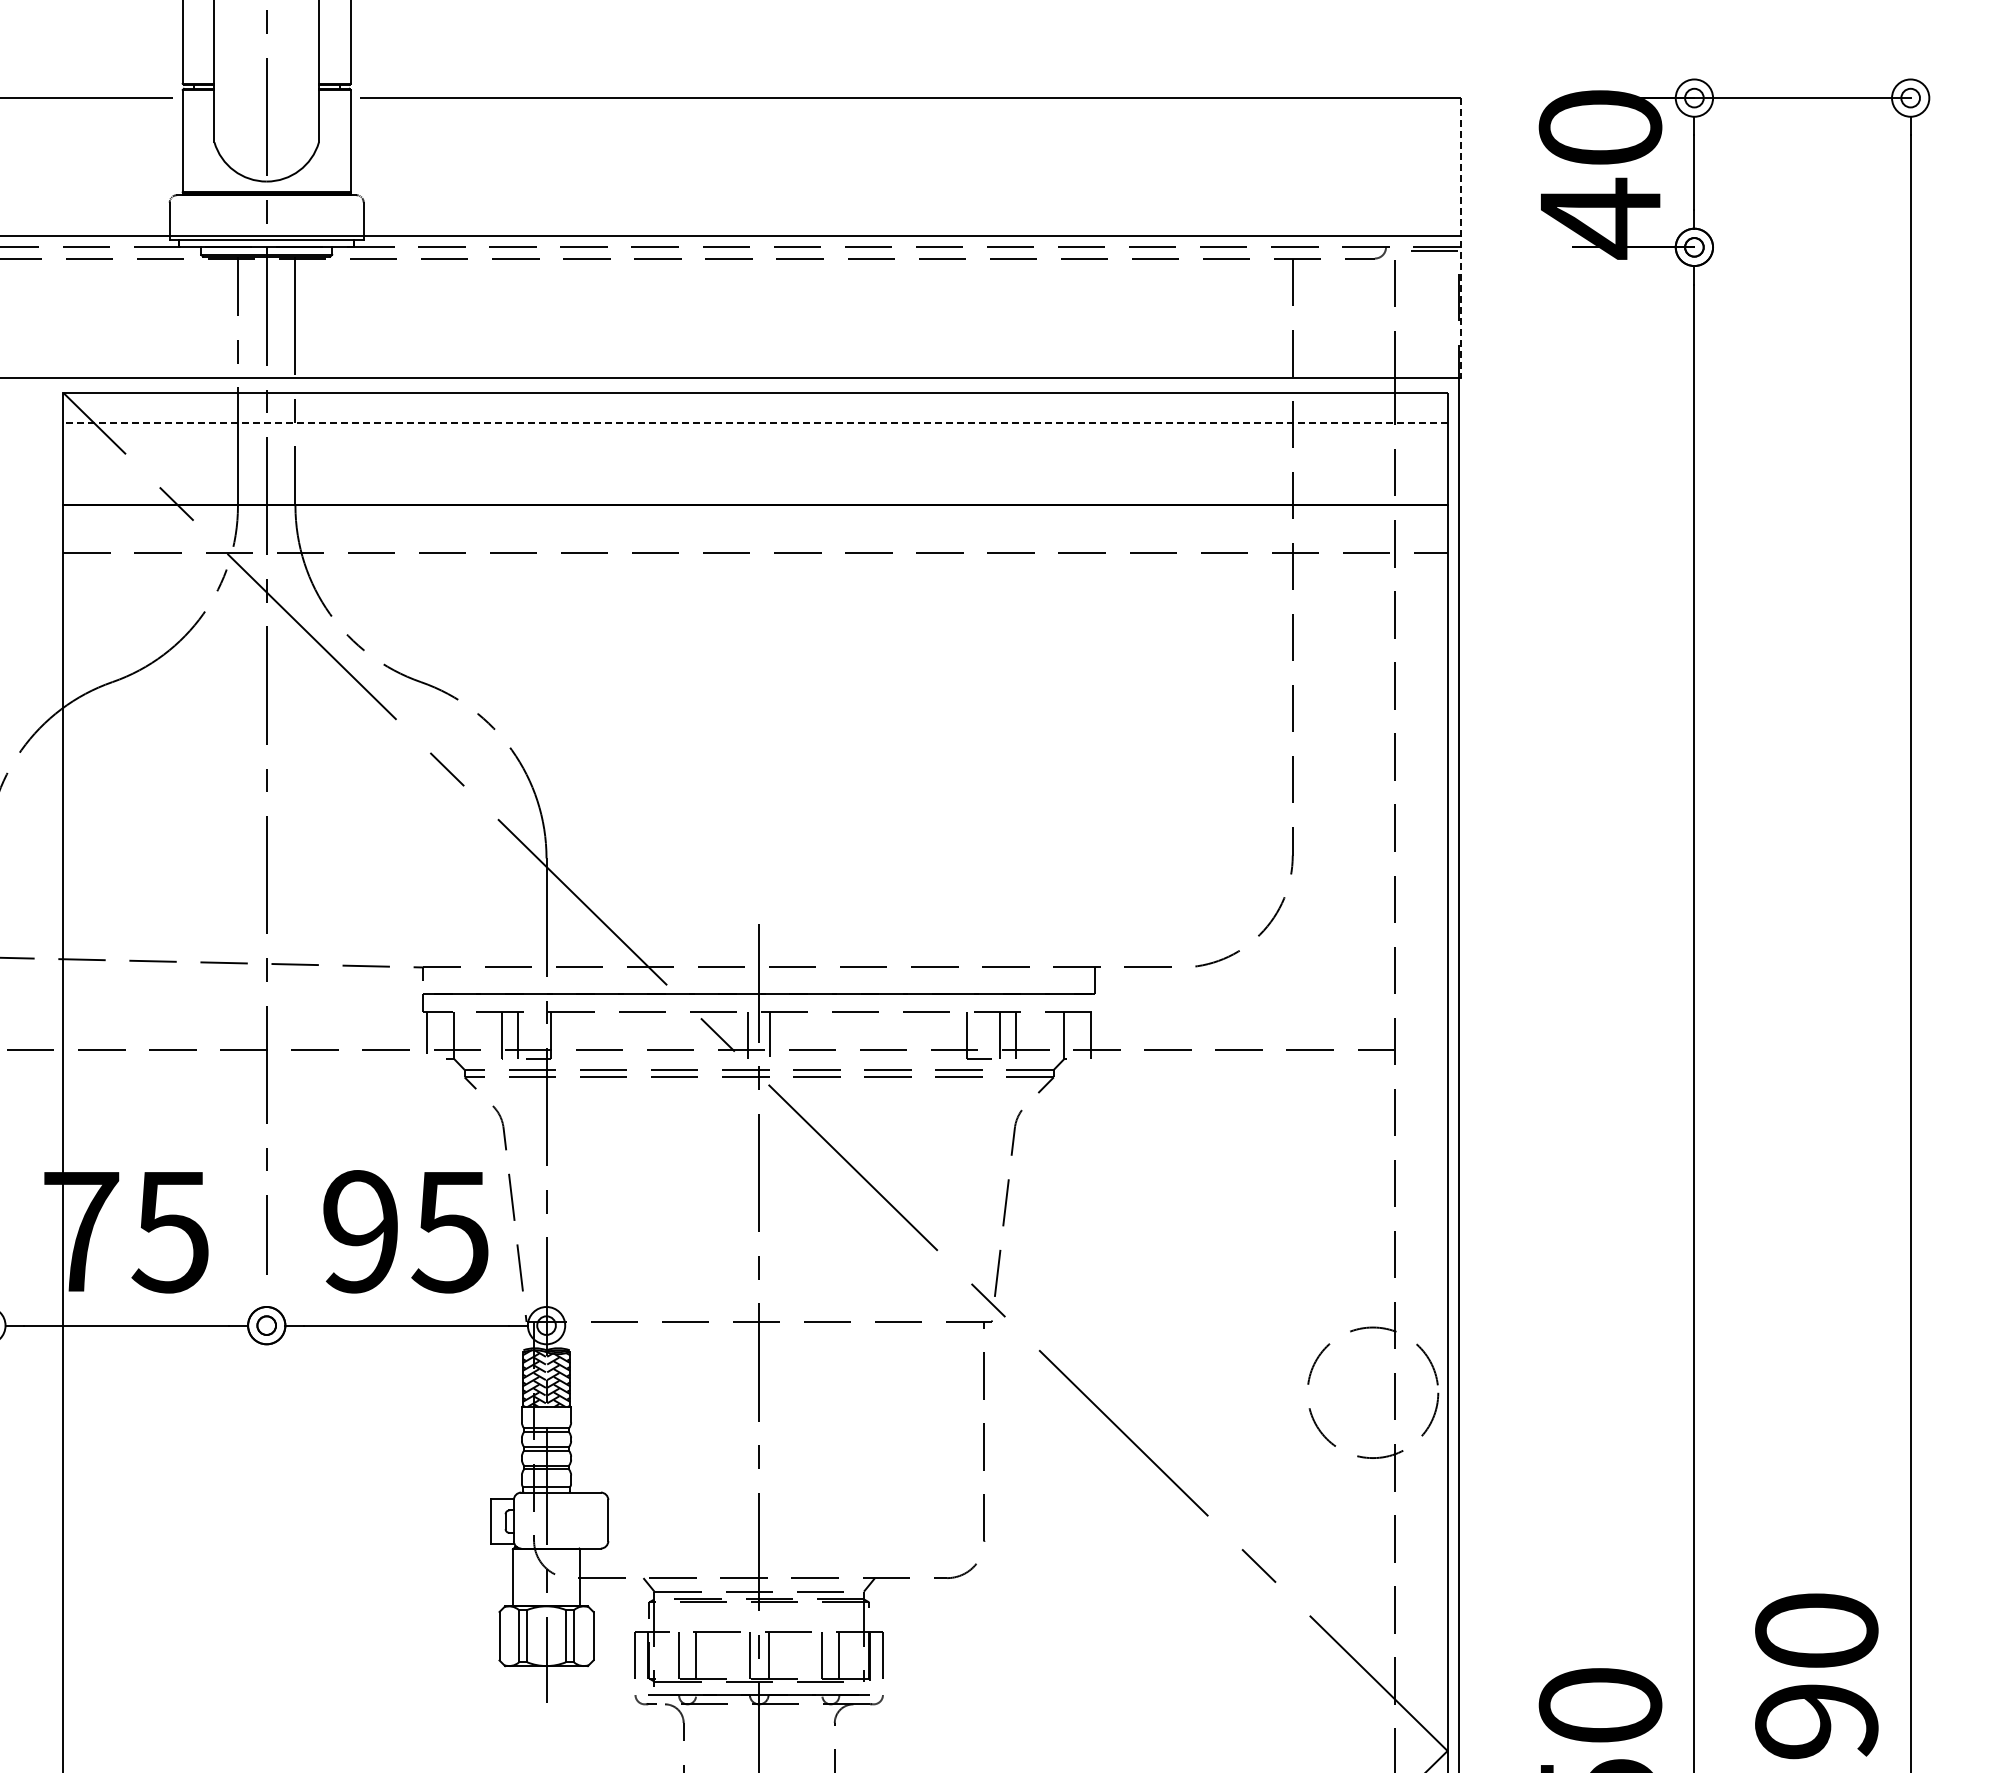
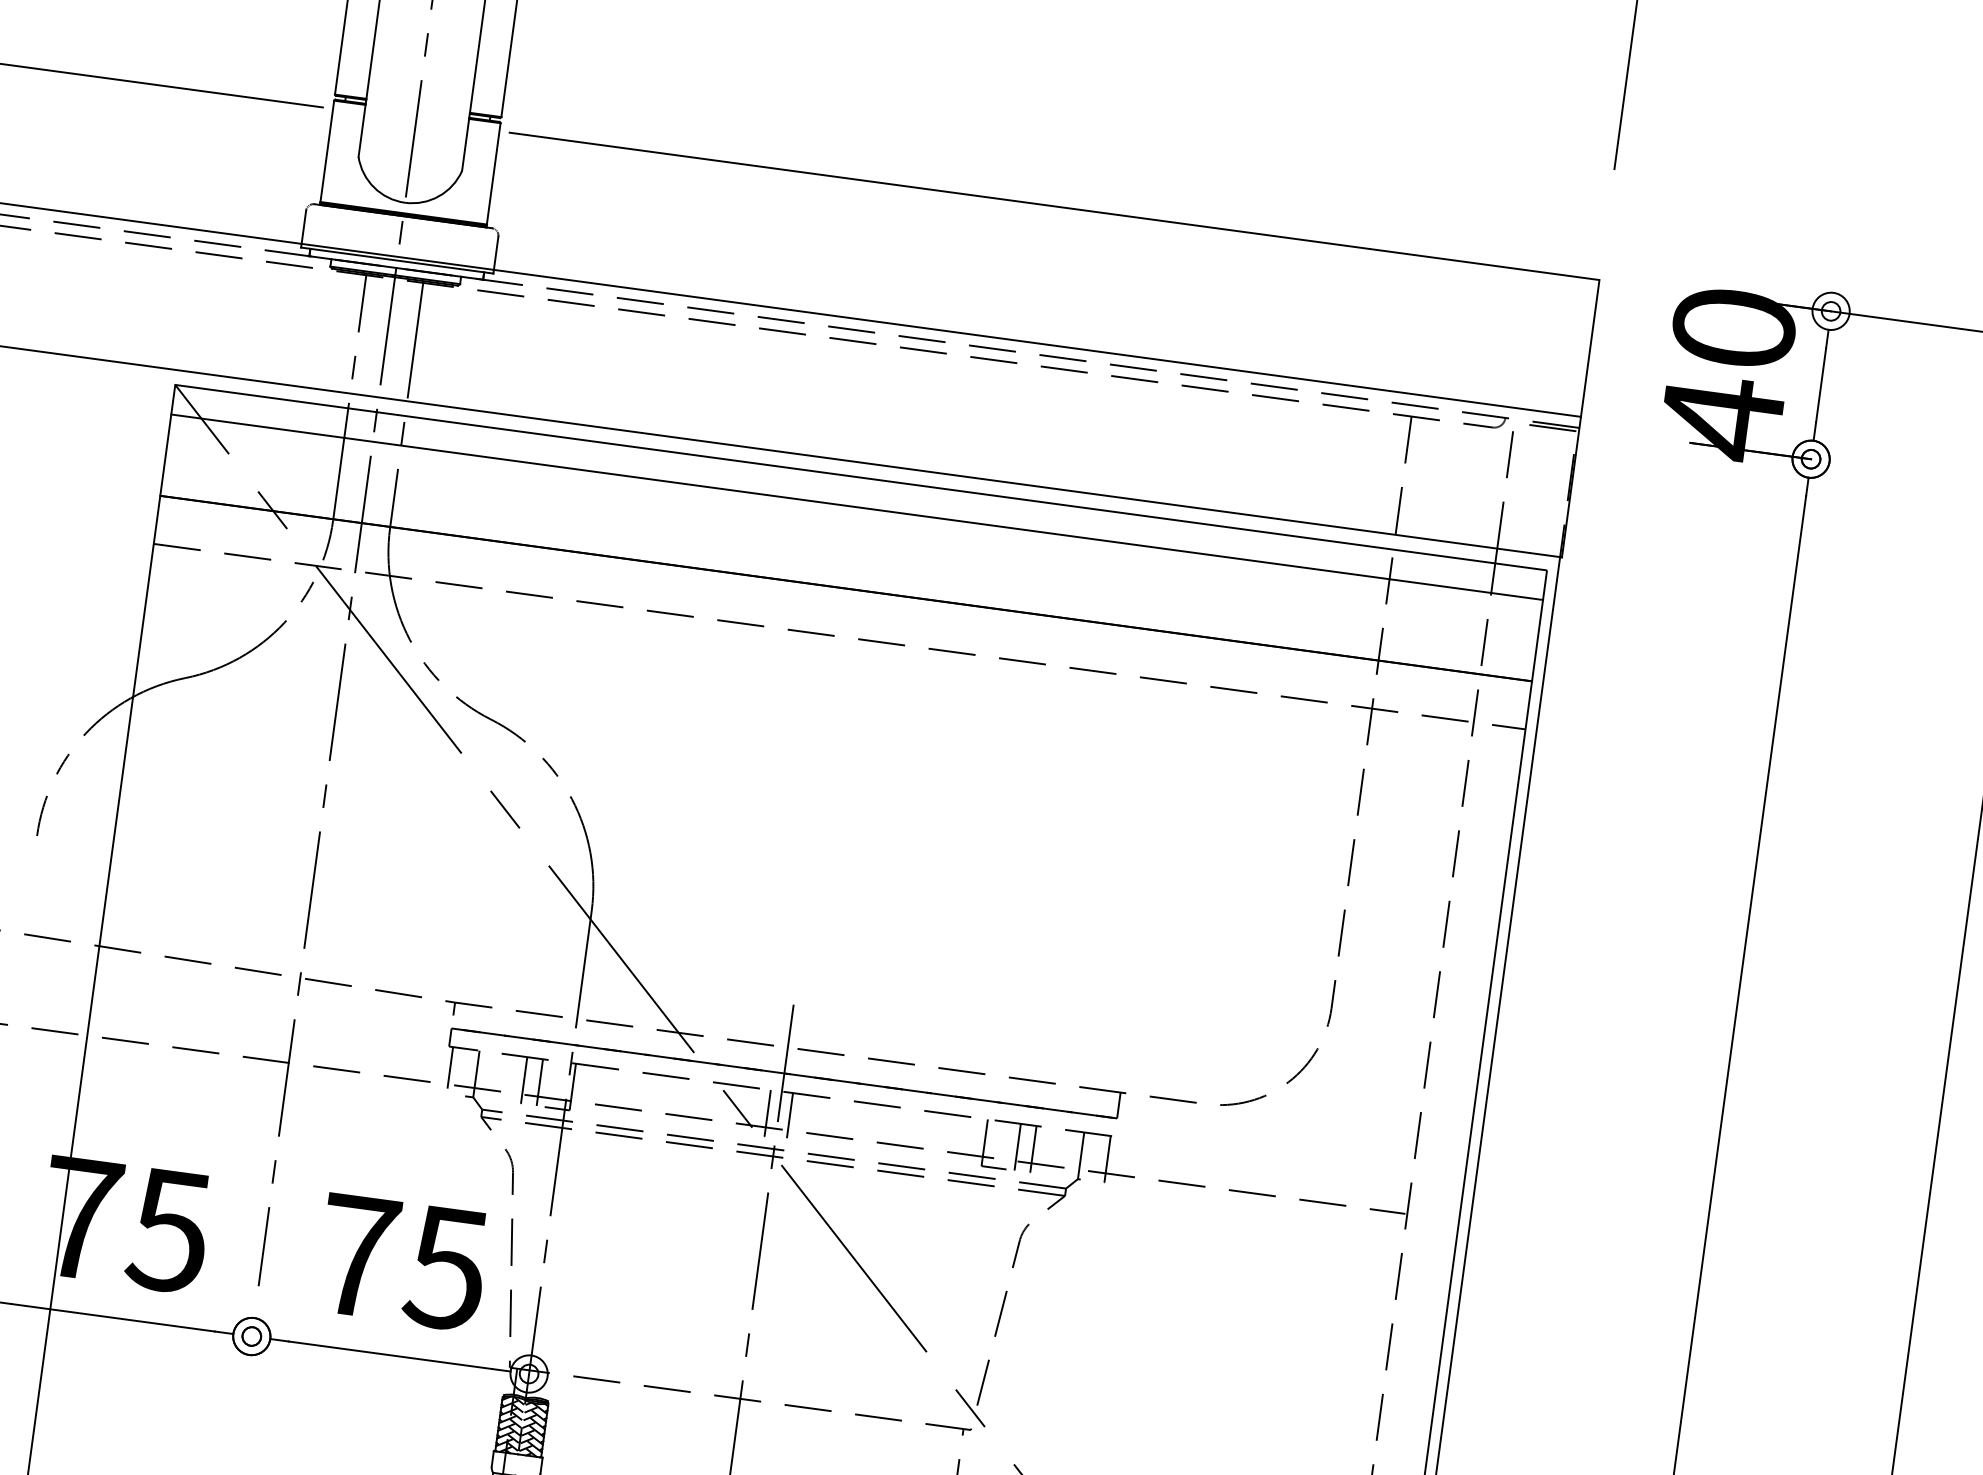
line: (1460, 238) -> (1580, 419), dashed -> solid
line: (755, 422) -> (857, 507), dashed -> solid
text: (360, 1231) -> (357, 1255), 95 -> 75

